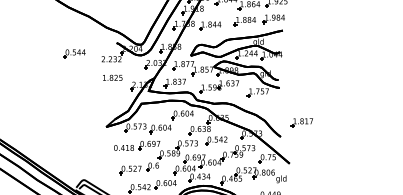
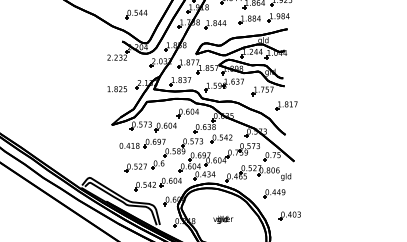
part: (74, 54) -> (136, 14), moved
text: (111, 78) -> (116, 89), moved
part: (301, 122) -> (286, 105), moved

